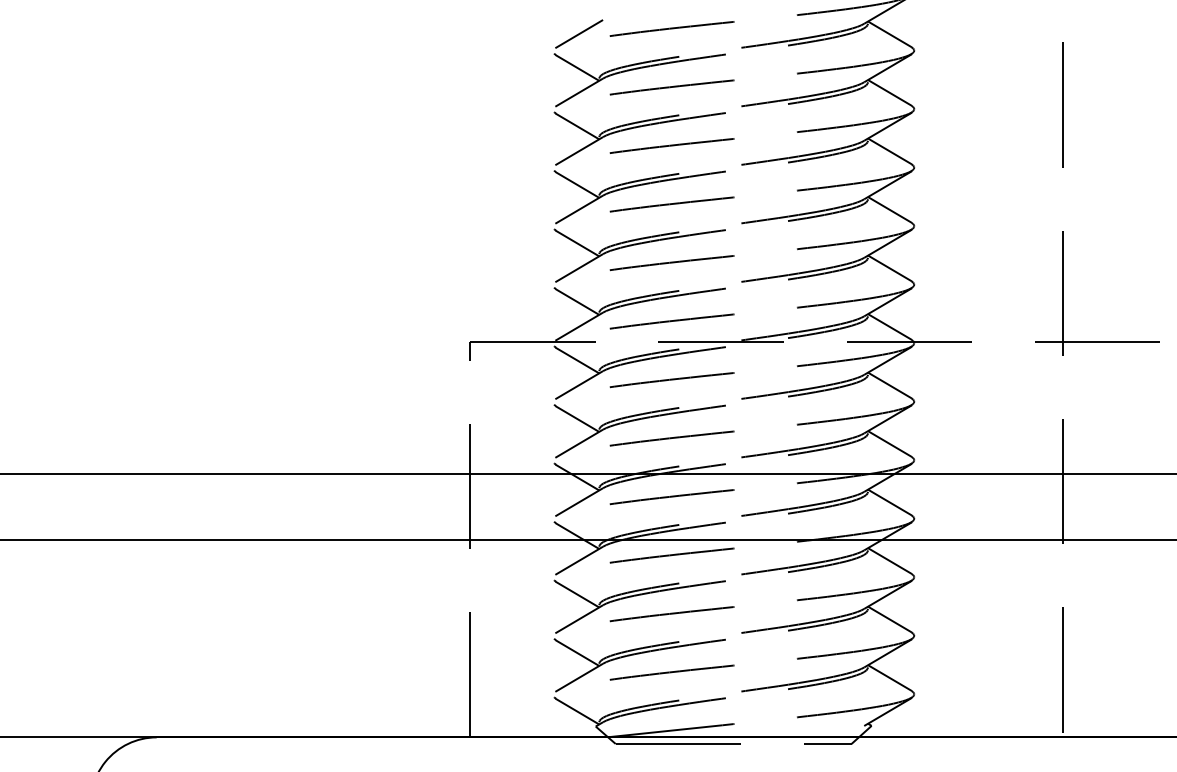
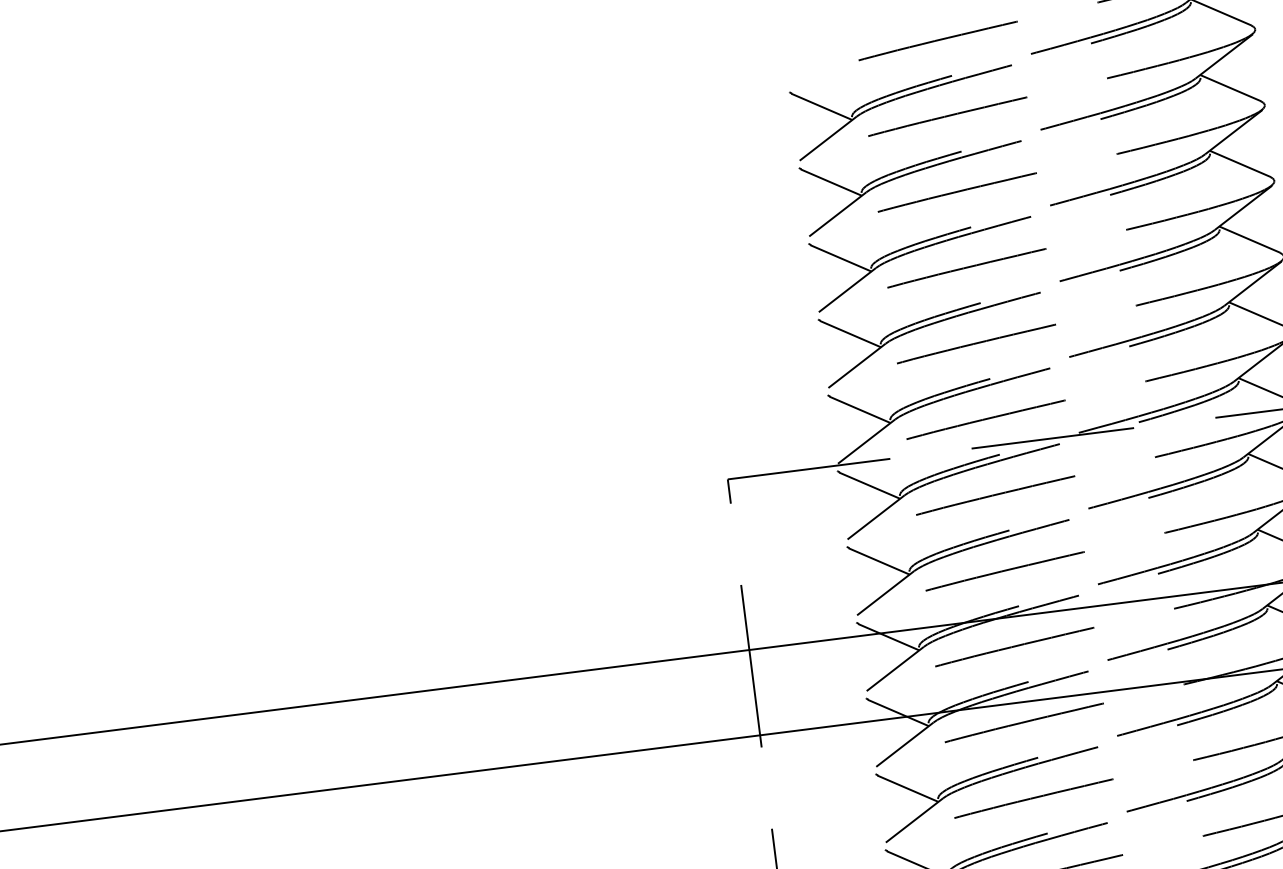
line: (579, 34) -> (819, 63), removed

